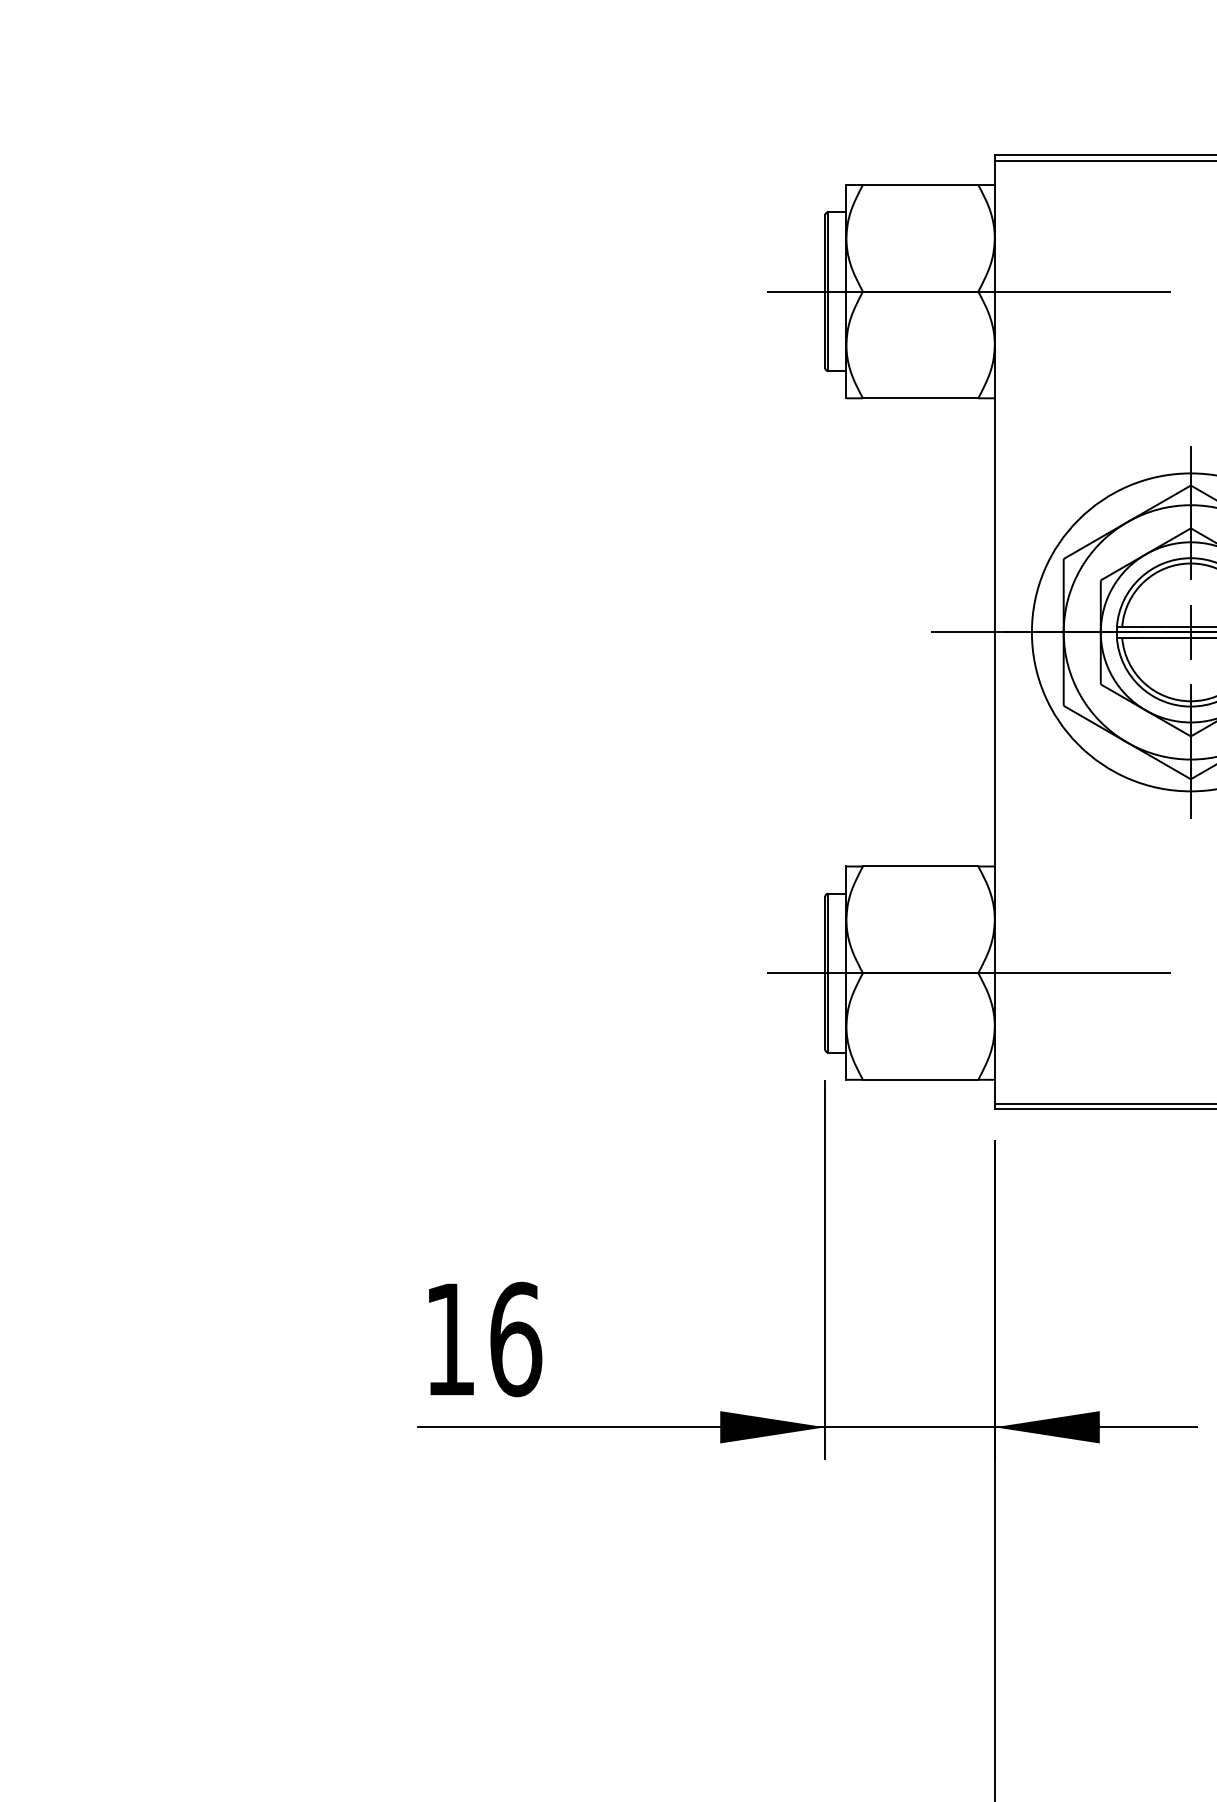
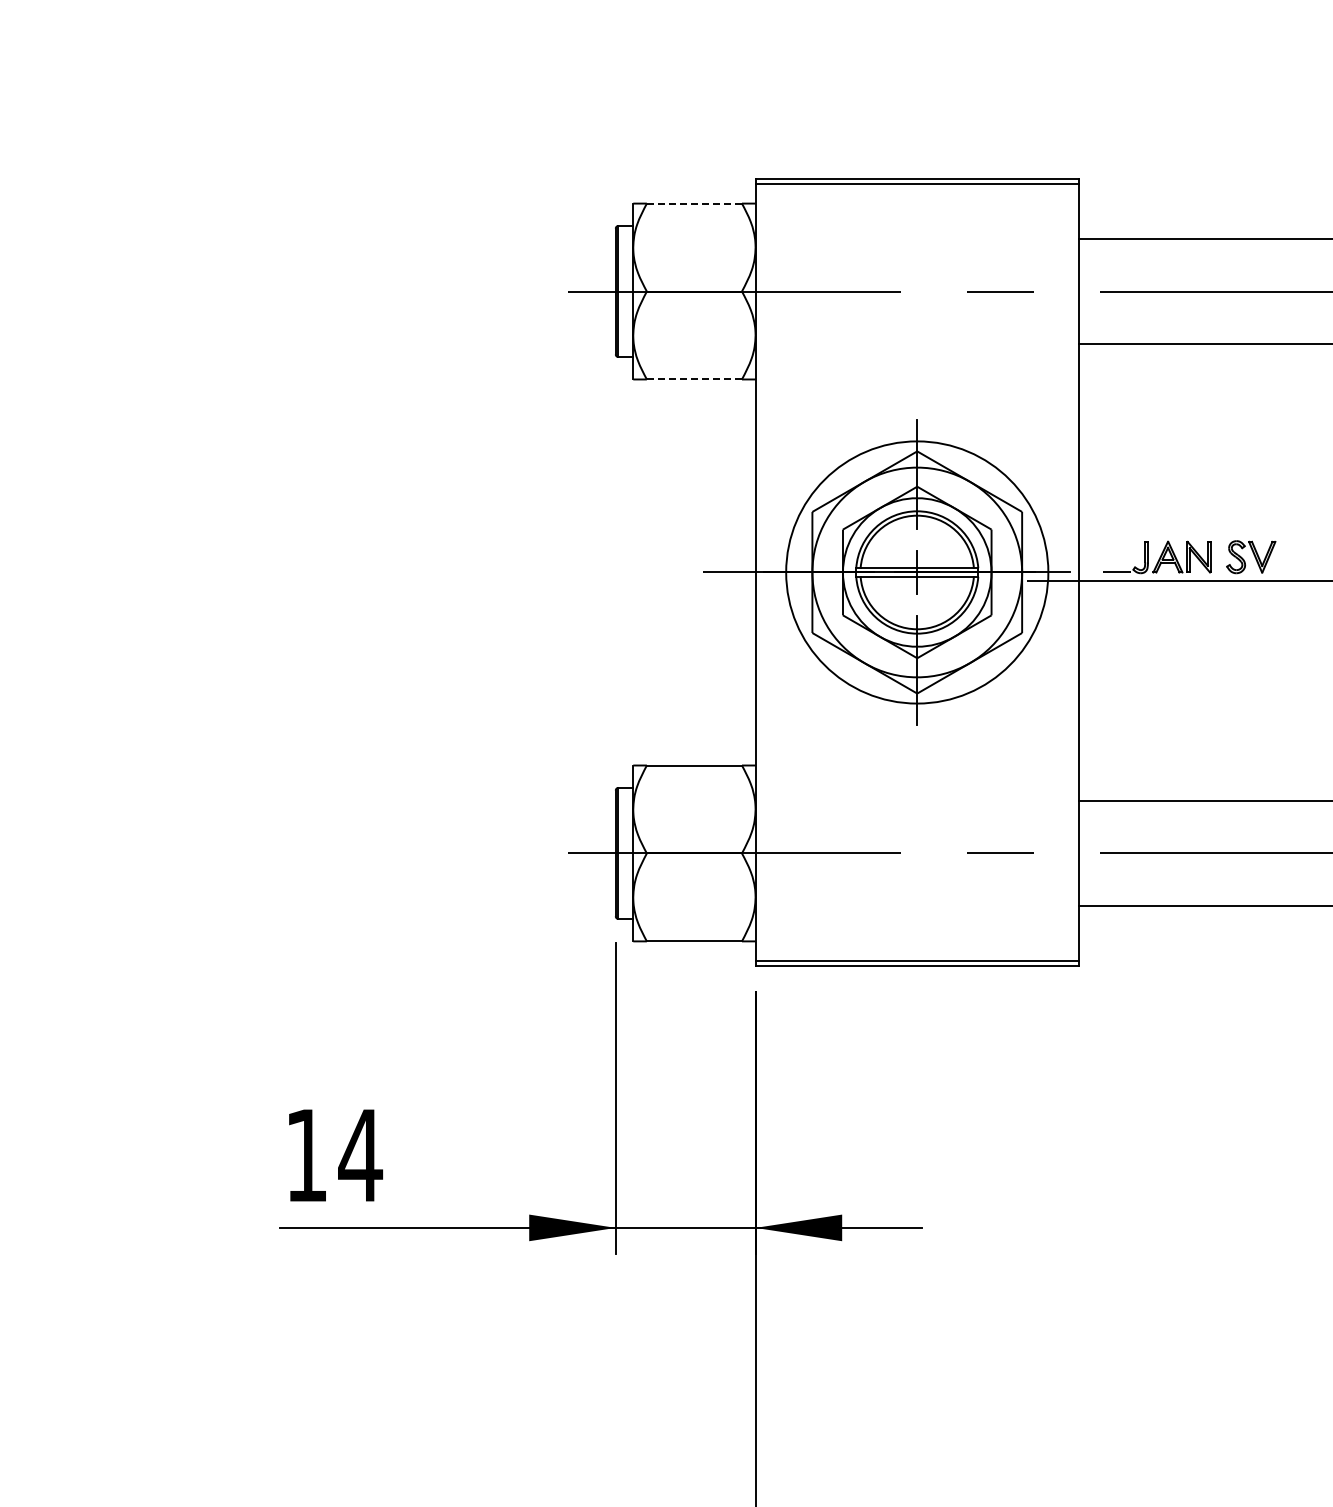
line: (920, 184) -> (694, 203), solid -> dashed
line: (920, 398) -> (694, 379), solid -> dashed
text: (515, 1339) -> (360, 1155), 16 -> 14

